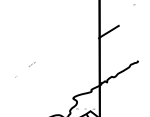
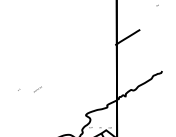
text: (31, 64) -> (37, 89), moved

